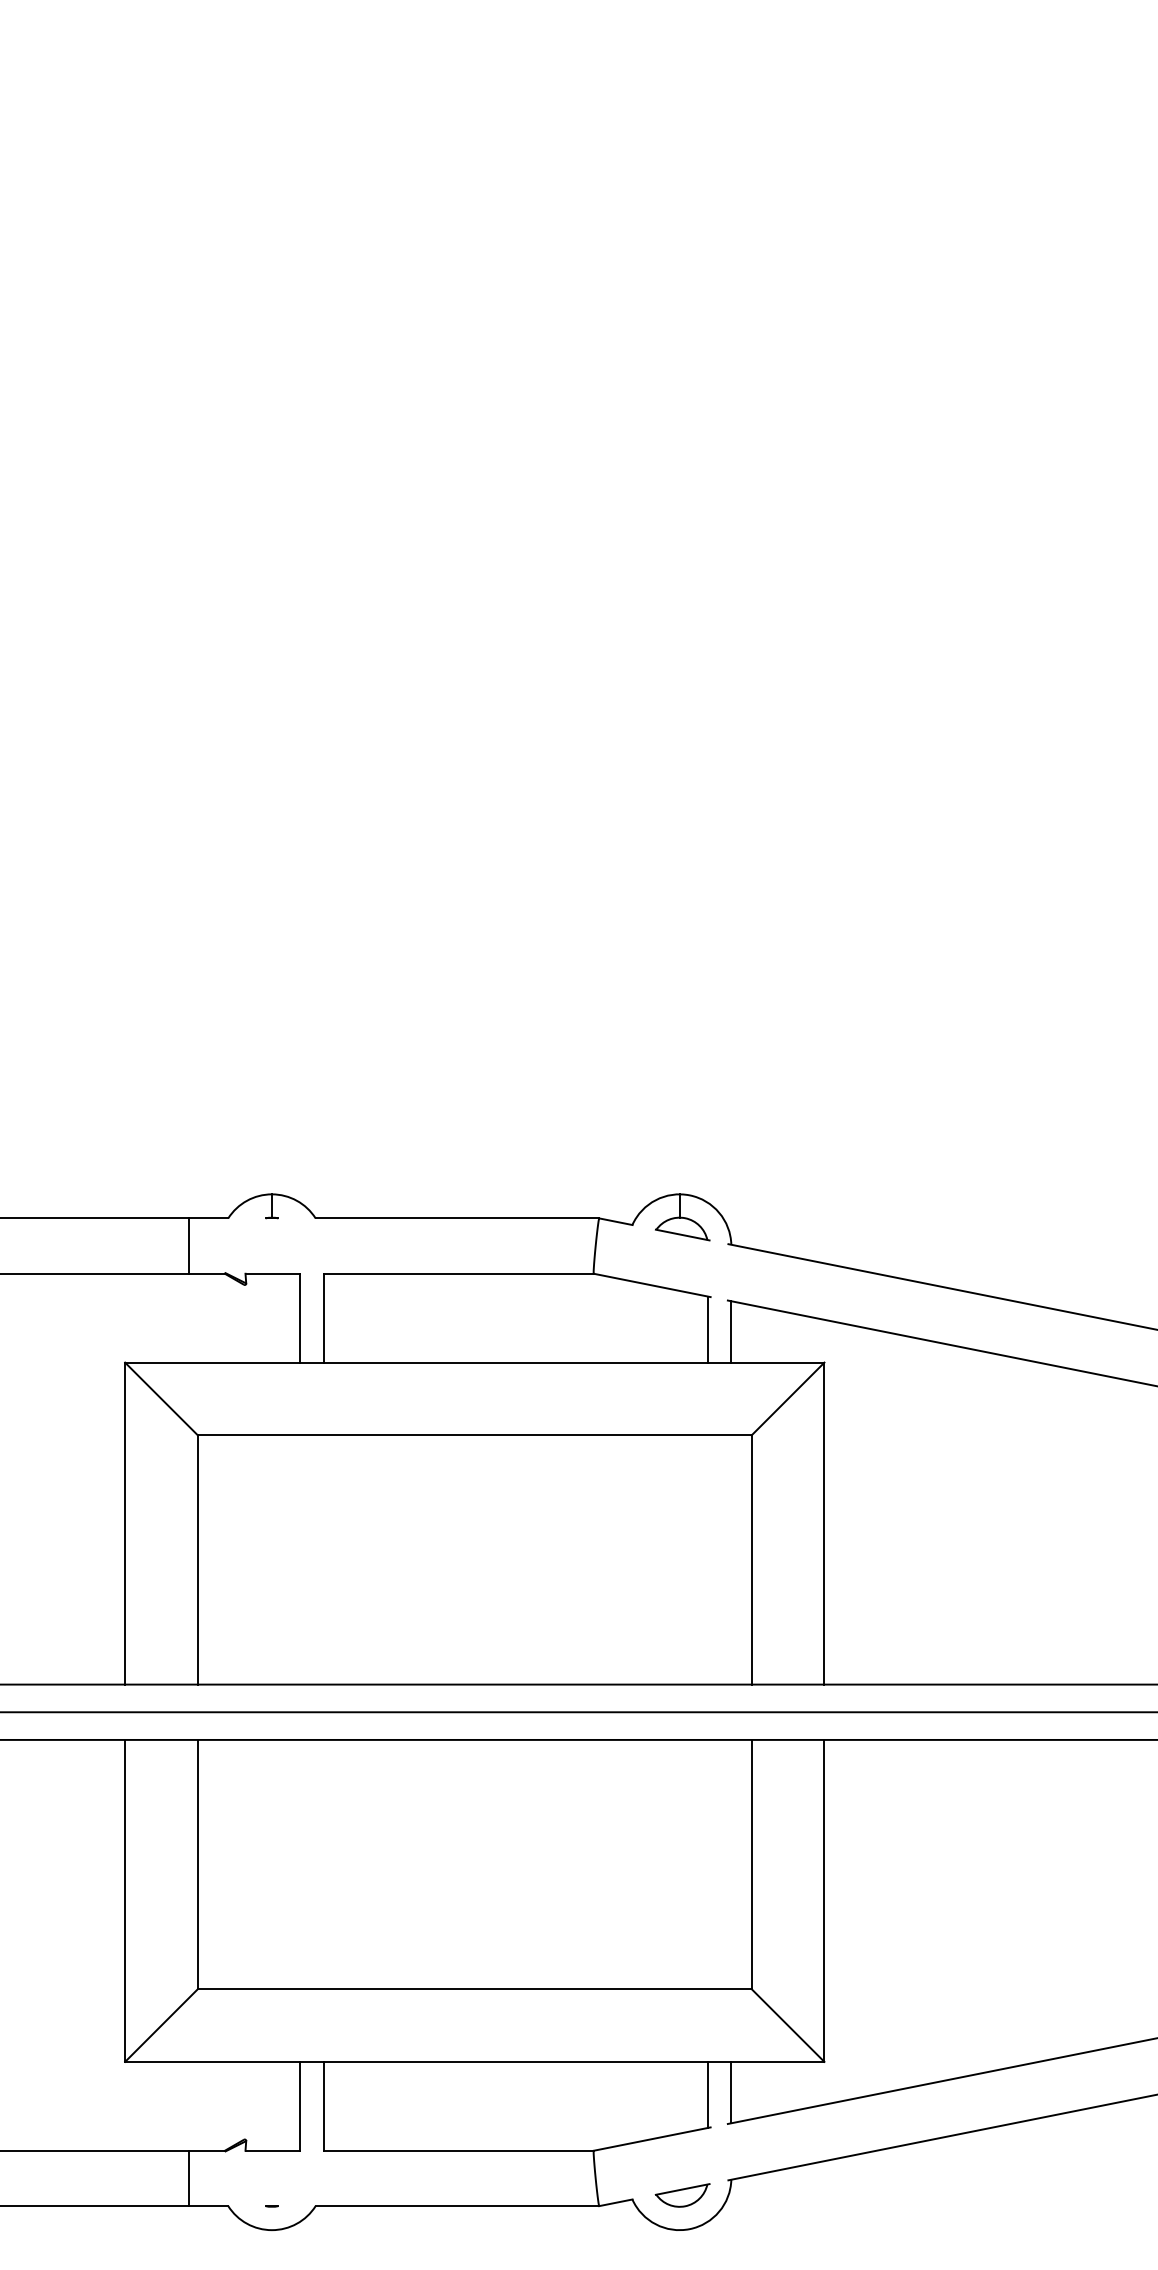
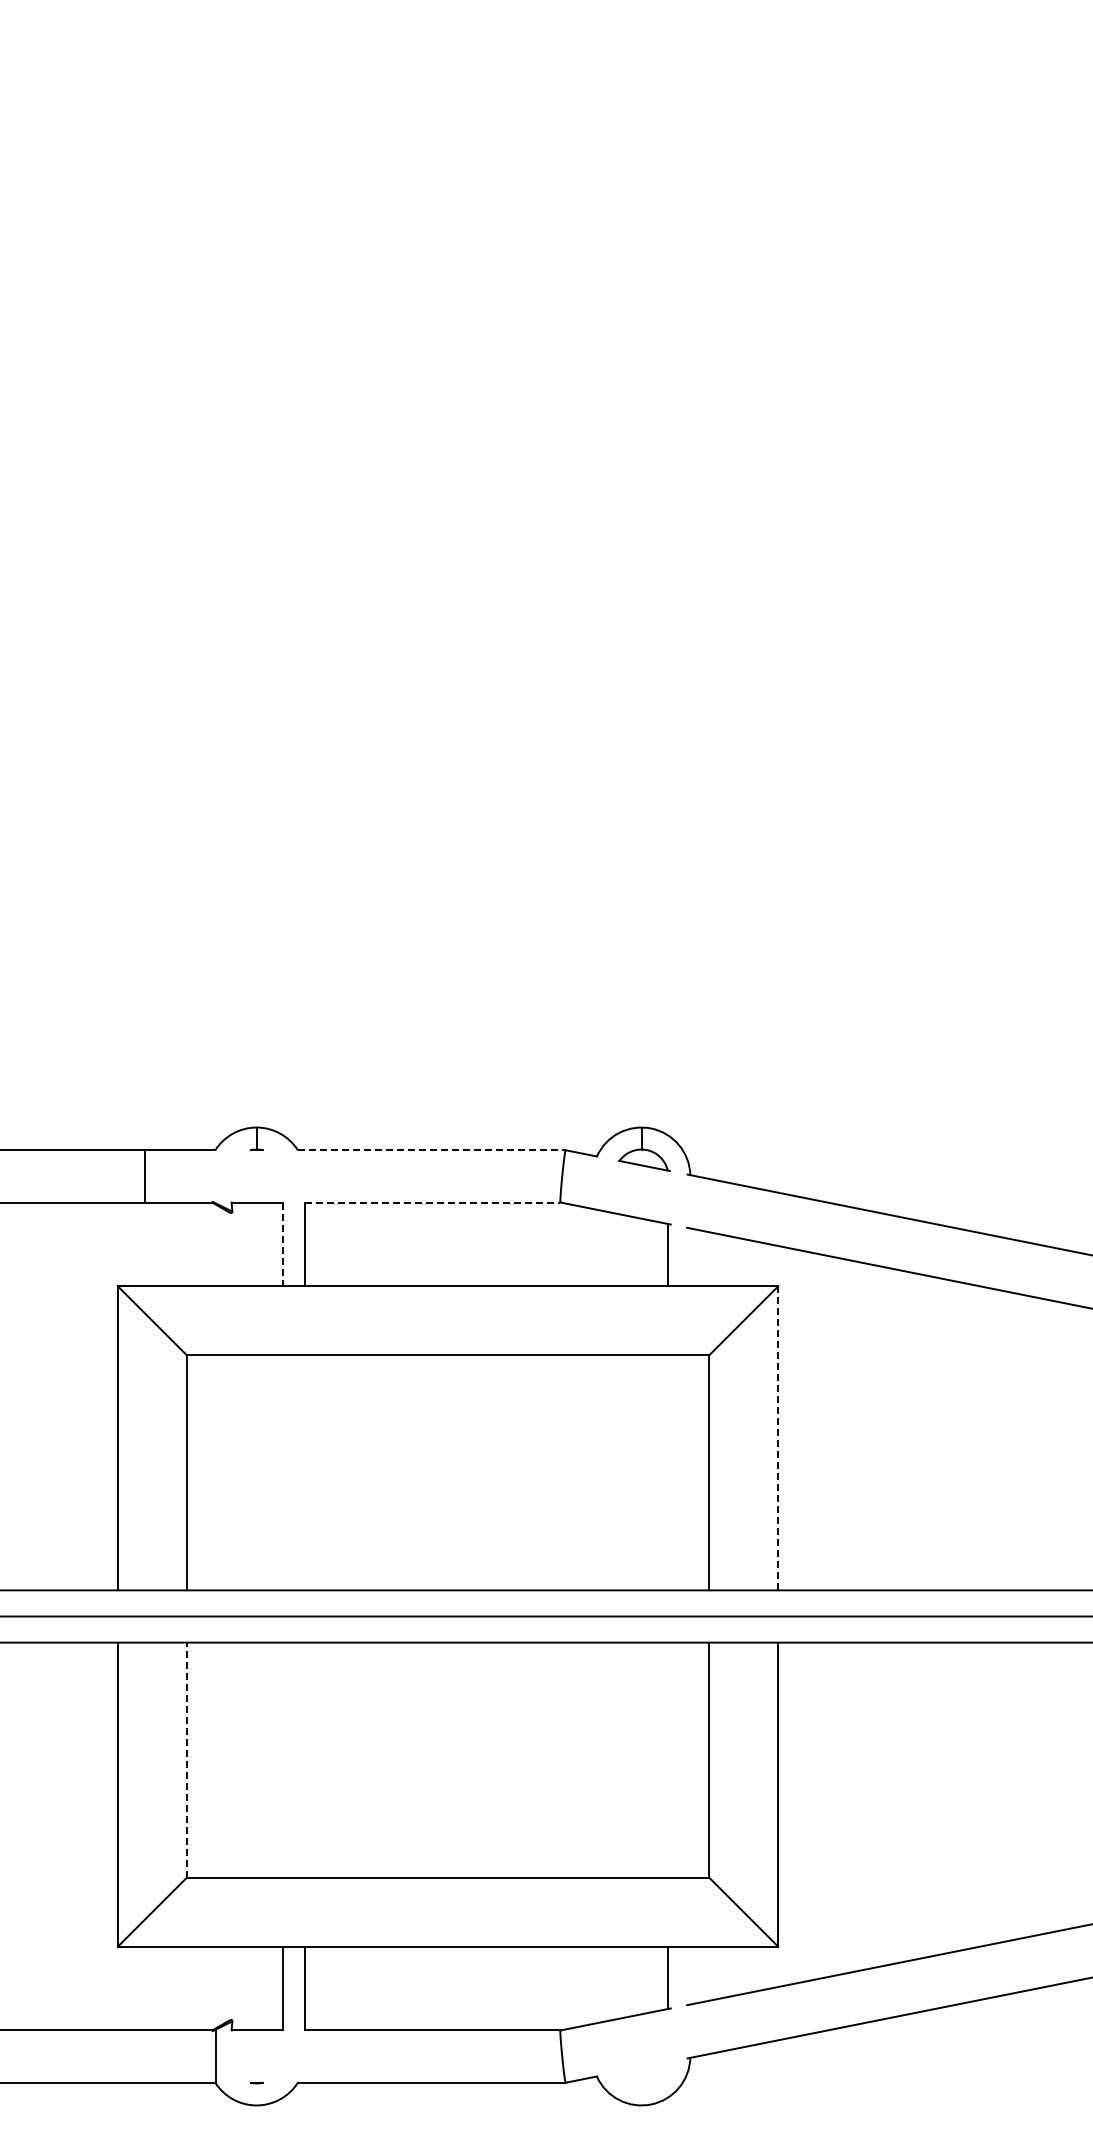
line: (457, 1218) -> (431, 1150), solid -> dashed
line: (188, 1246) -> (144, 1176), moved
line: (459, 1273) -> (433, 1202), solid -> dashed
line: (300, 1318) -> (283, 1244), solid -> dashed
line: (731, 1332) -> (690, 1257), removed
line: (824, 1523) -> (778, 1438), solid -> dashed
line: (197, 1864) -> (186, 1760), solid -> dashed
line: (731, 2092) -> (690, 1975), removed
line: (188, 2178) -> (215, 2056), moved
part: (682, 2195) -> (644, 2072), removed

